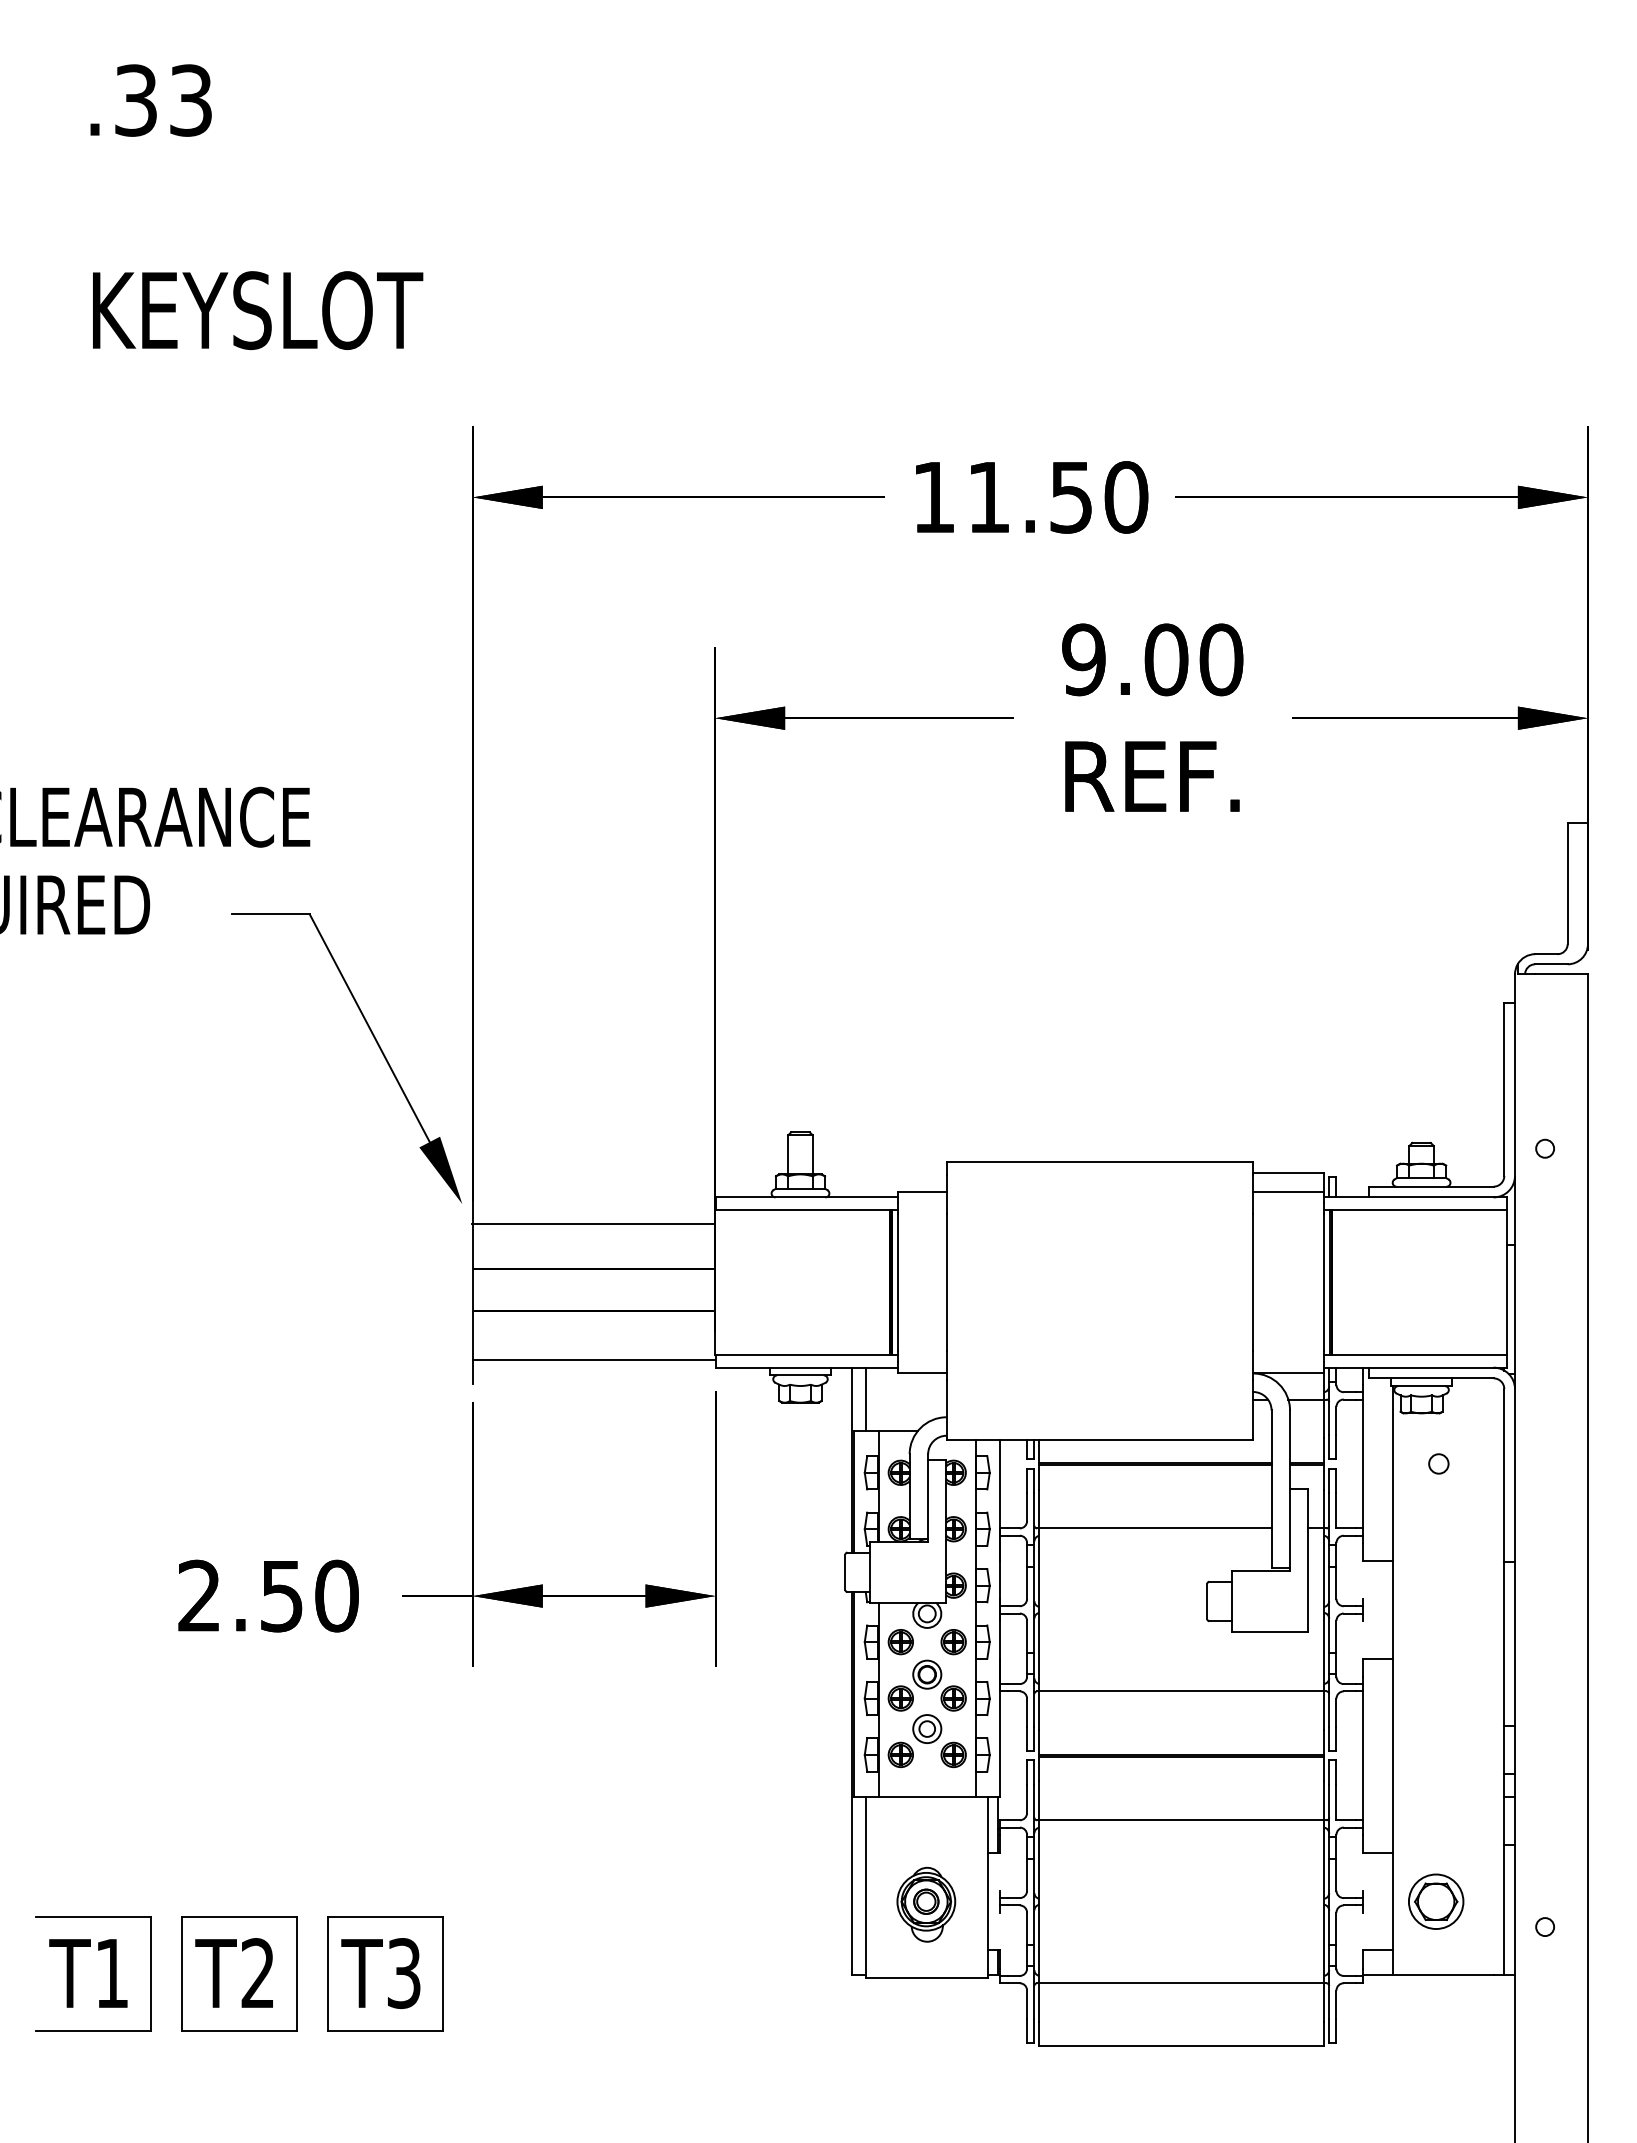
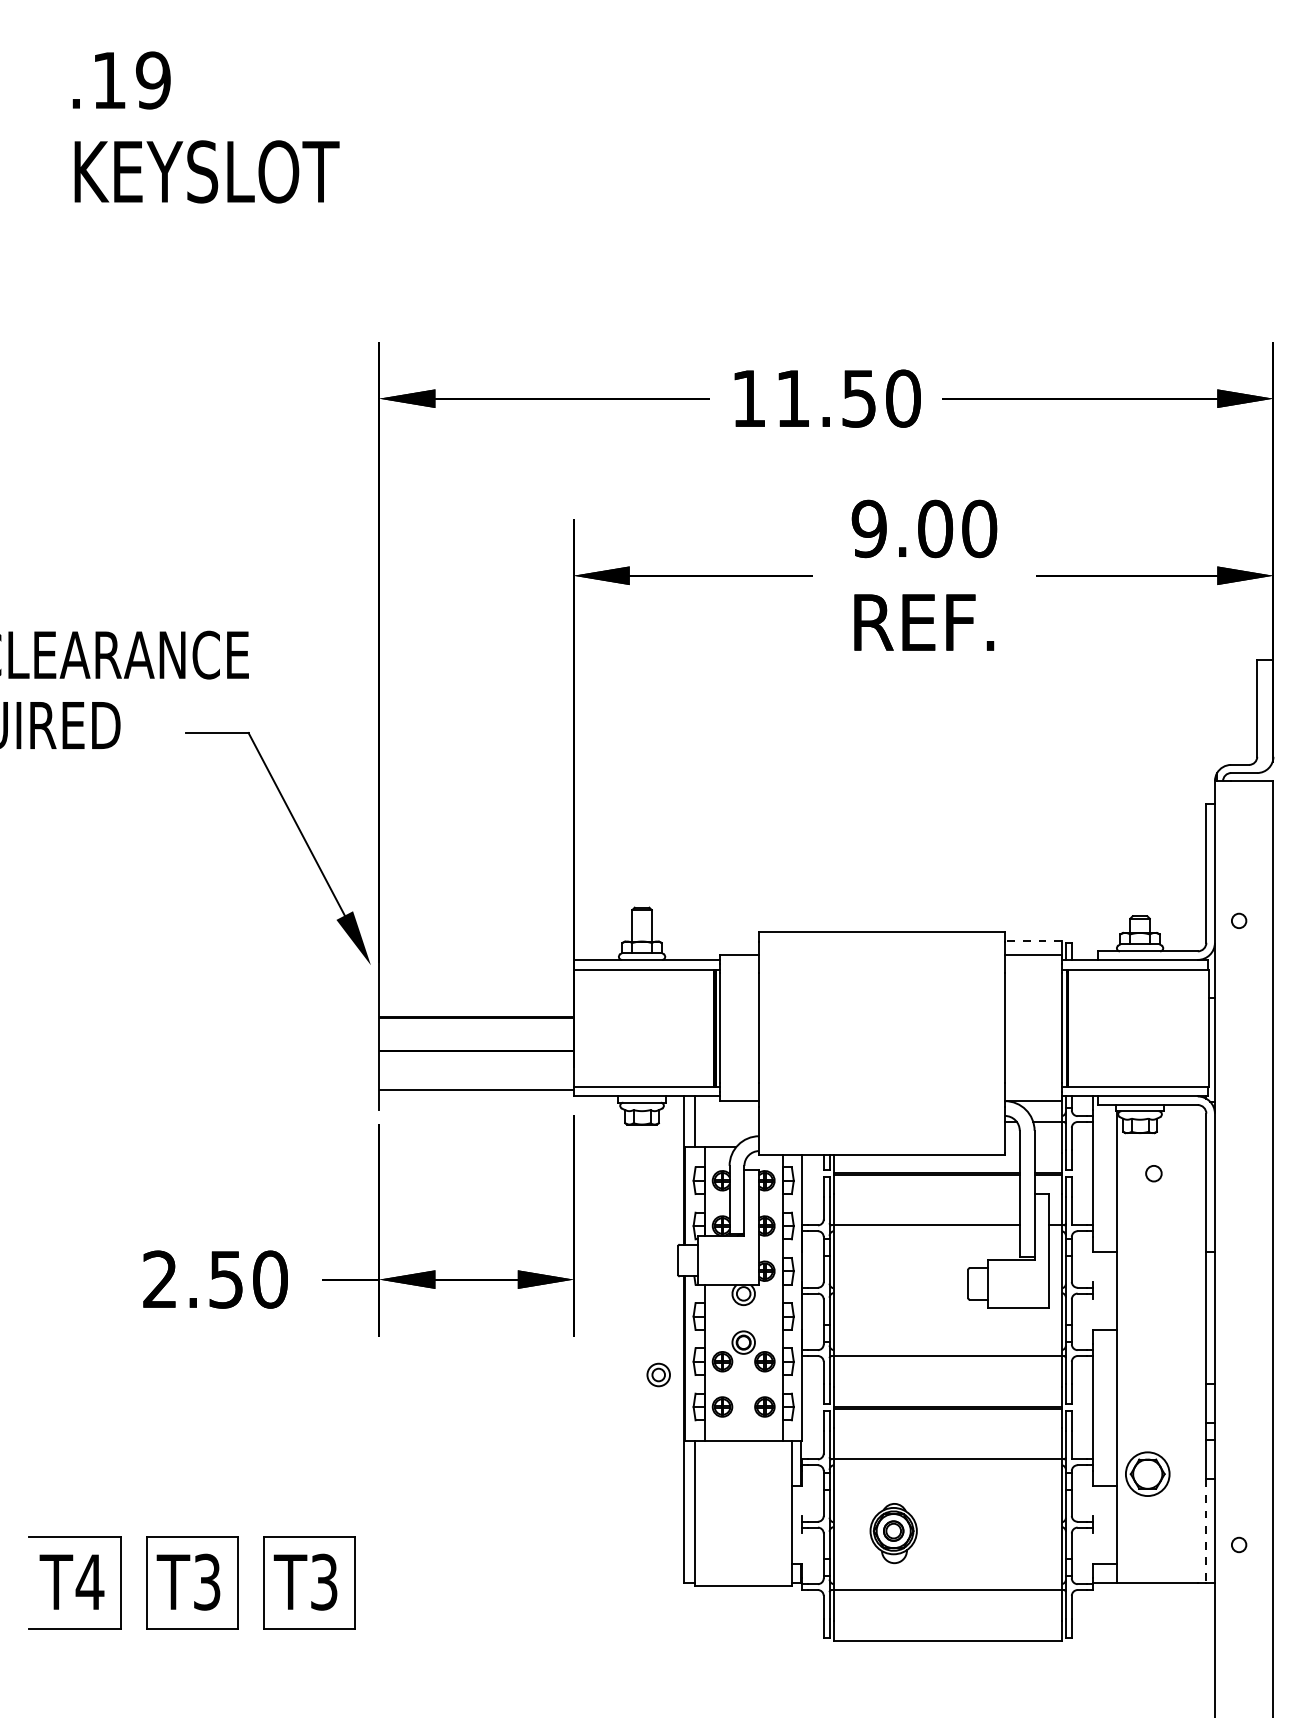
text: (163, 100) -> (131, 80), .33 -> .19
text: (258, 310) -> (207, 171), moved
line: (1288, 1173) -> (1033, 940), solid -> dashed
line: (592, 1224) -> (475, 981), removed
part: (900, 1642) -> (722, 1316), removed
part: (953, 1642) -> (764, 1316), removed
part: (927, 1728) -> (658, 1374), moved
part: (1436, 1901) -> (1148, 1473), moved
part: (926, 1904) -> (893, 1533), moved
line: (1504, 1910) -> (1206, 1531), solid -> dashed
text: (111, 1973) -> (89, 1582), T1 -> T4
text: (257, 1973) -> (206, 1582), T2 -> T3

